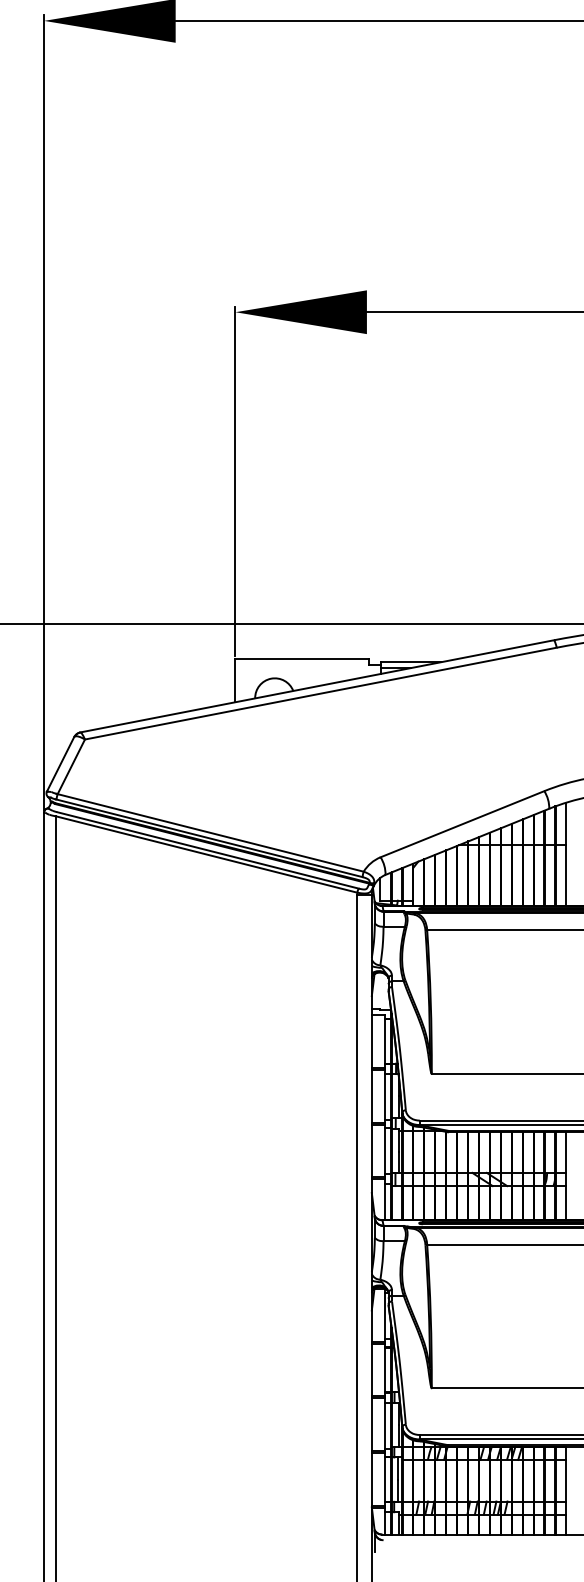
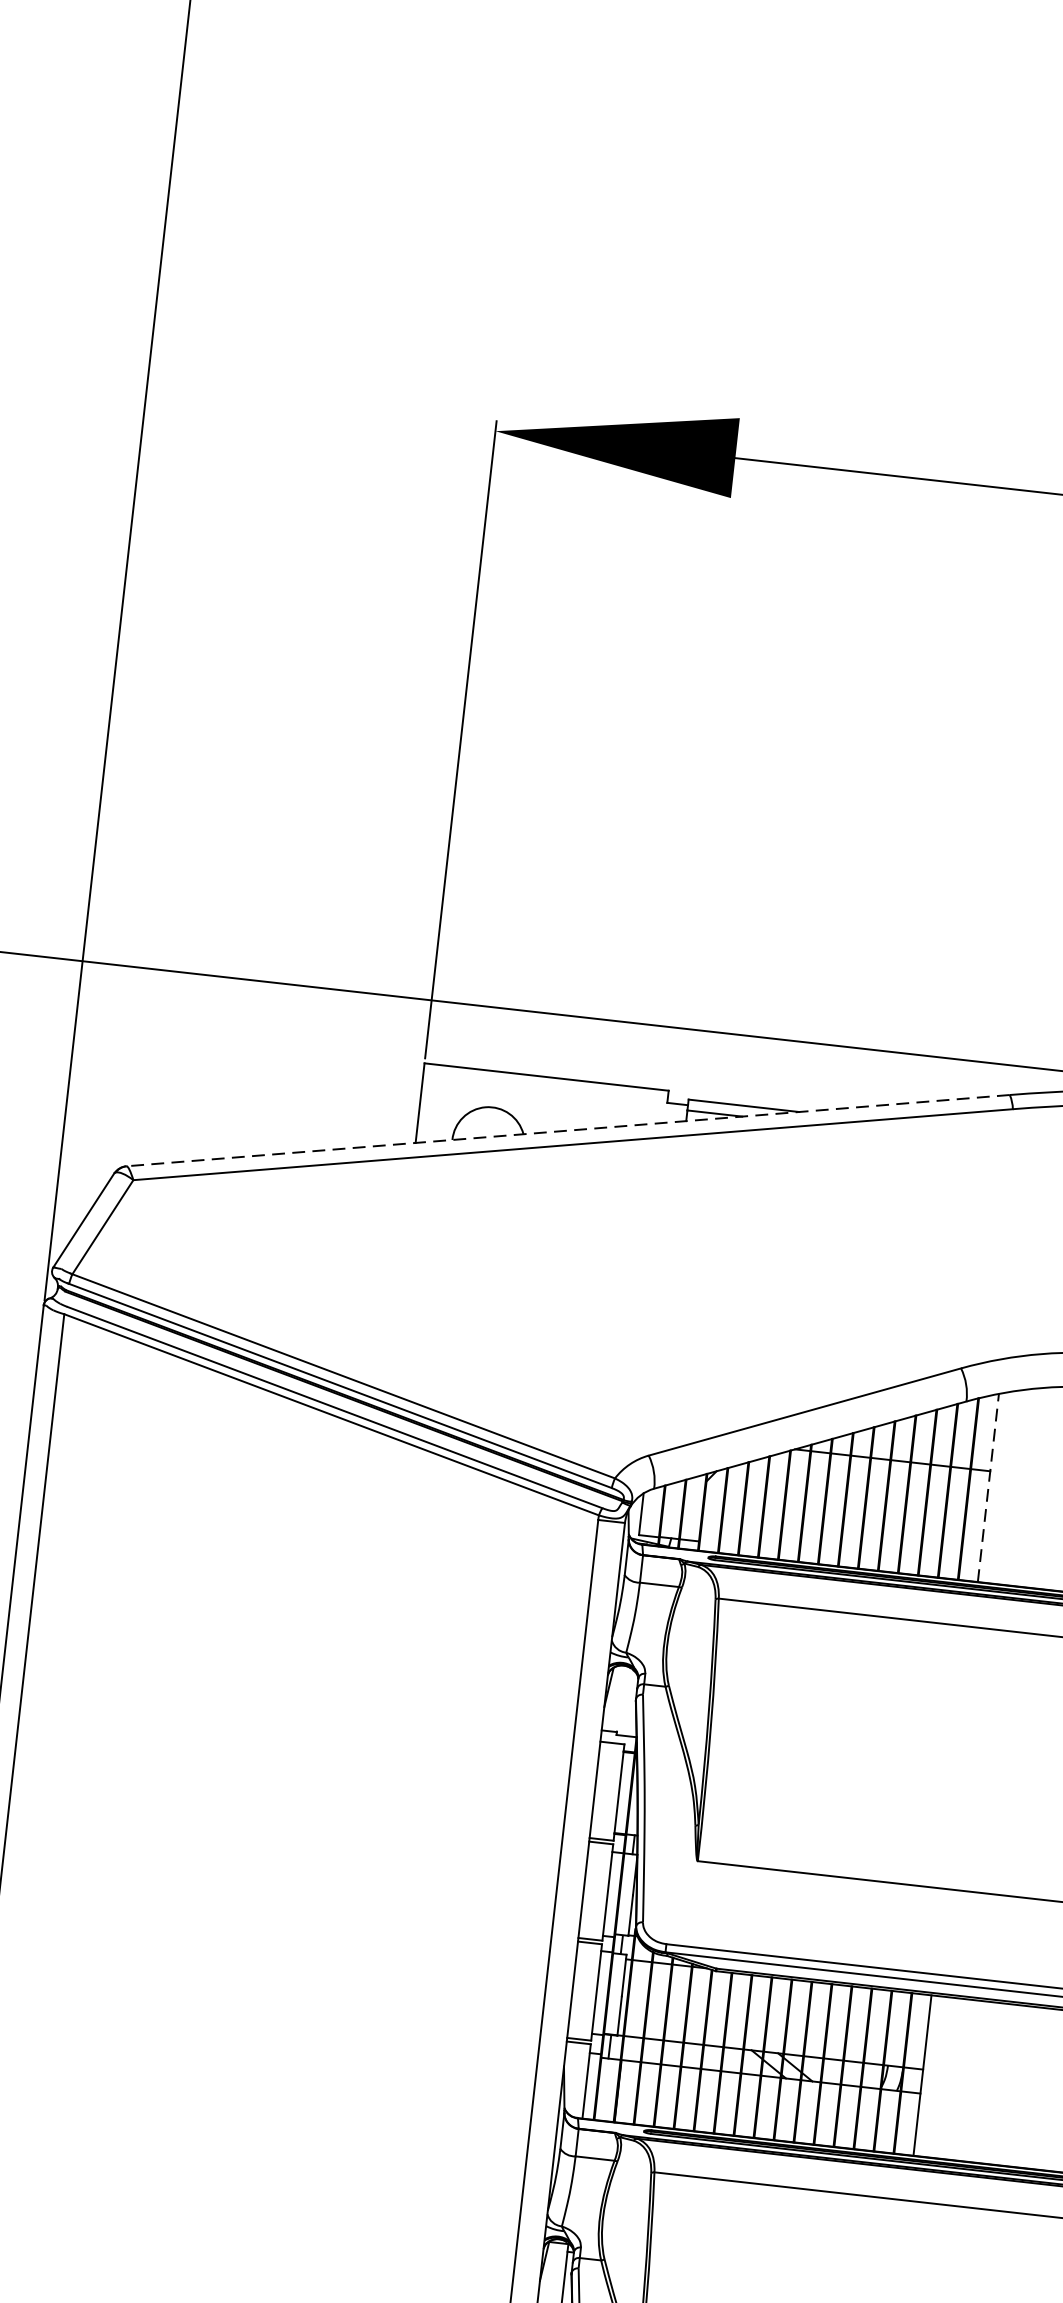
line: (316, 686) -> (566, 1130), solid -> dashed
line: (566, 854) -> (988, 1488), solid -> dashed

